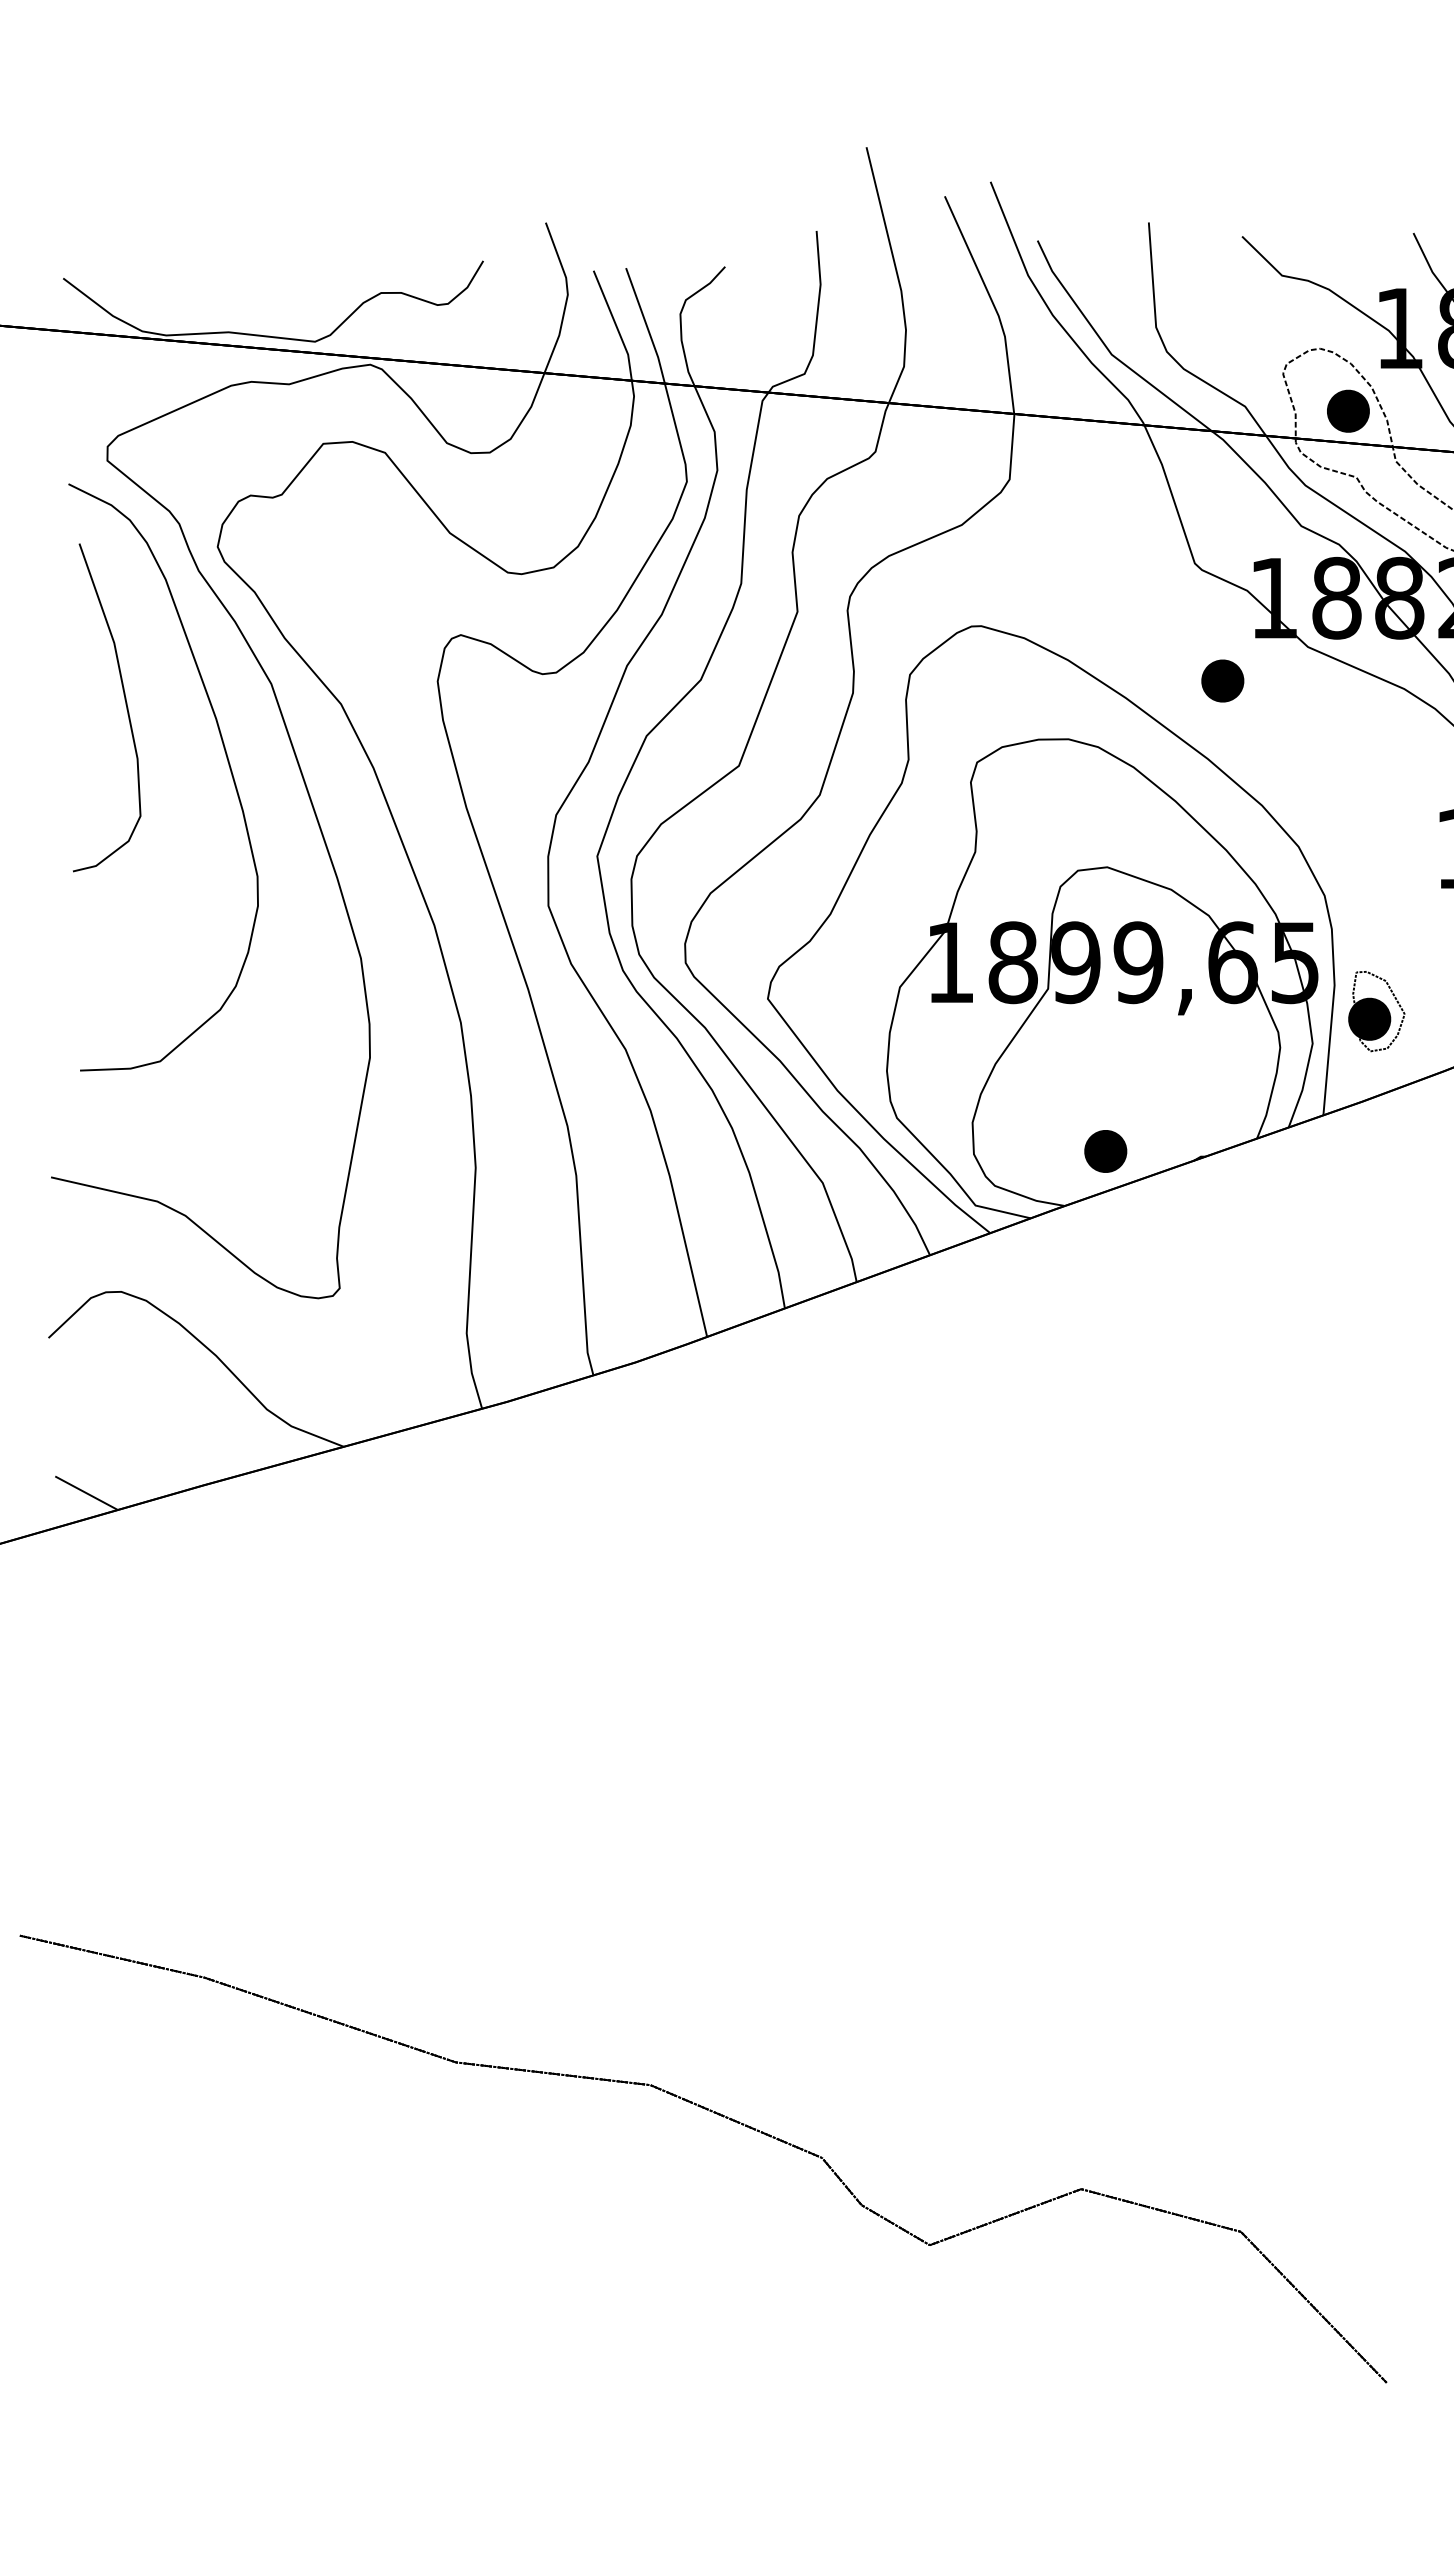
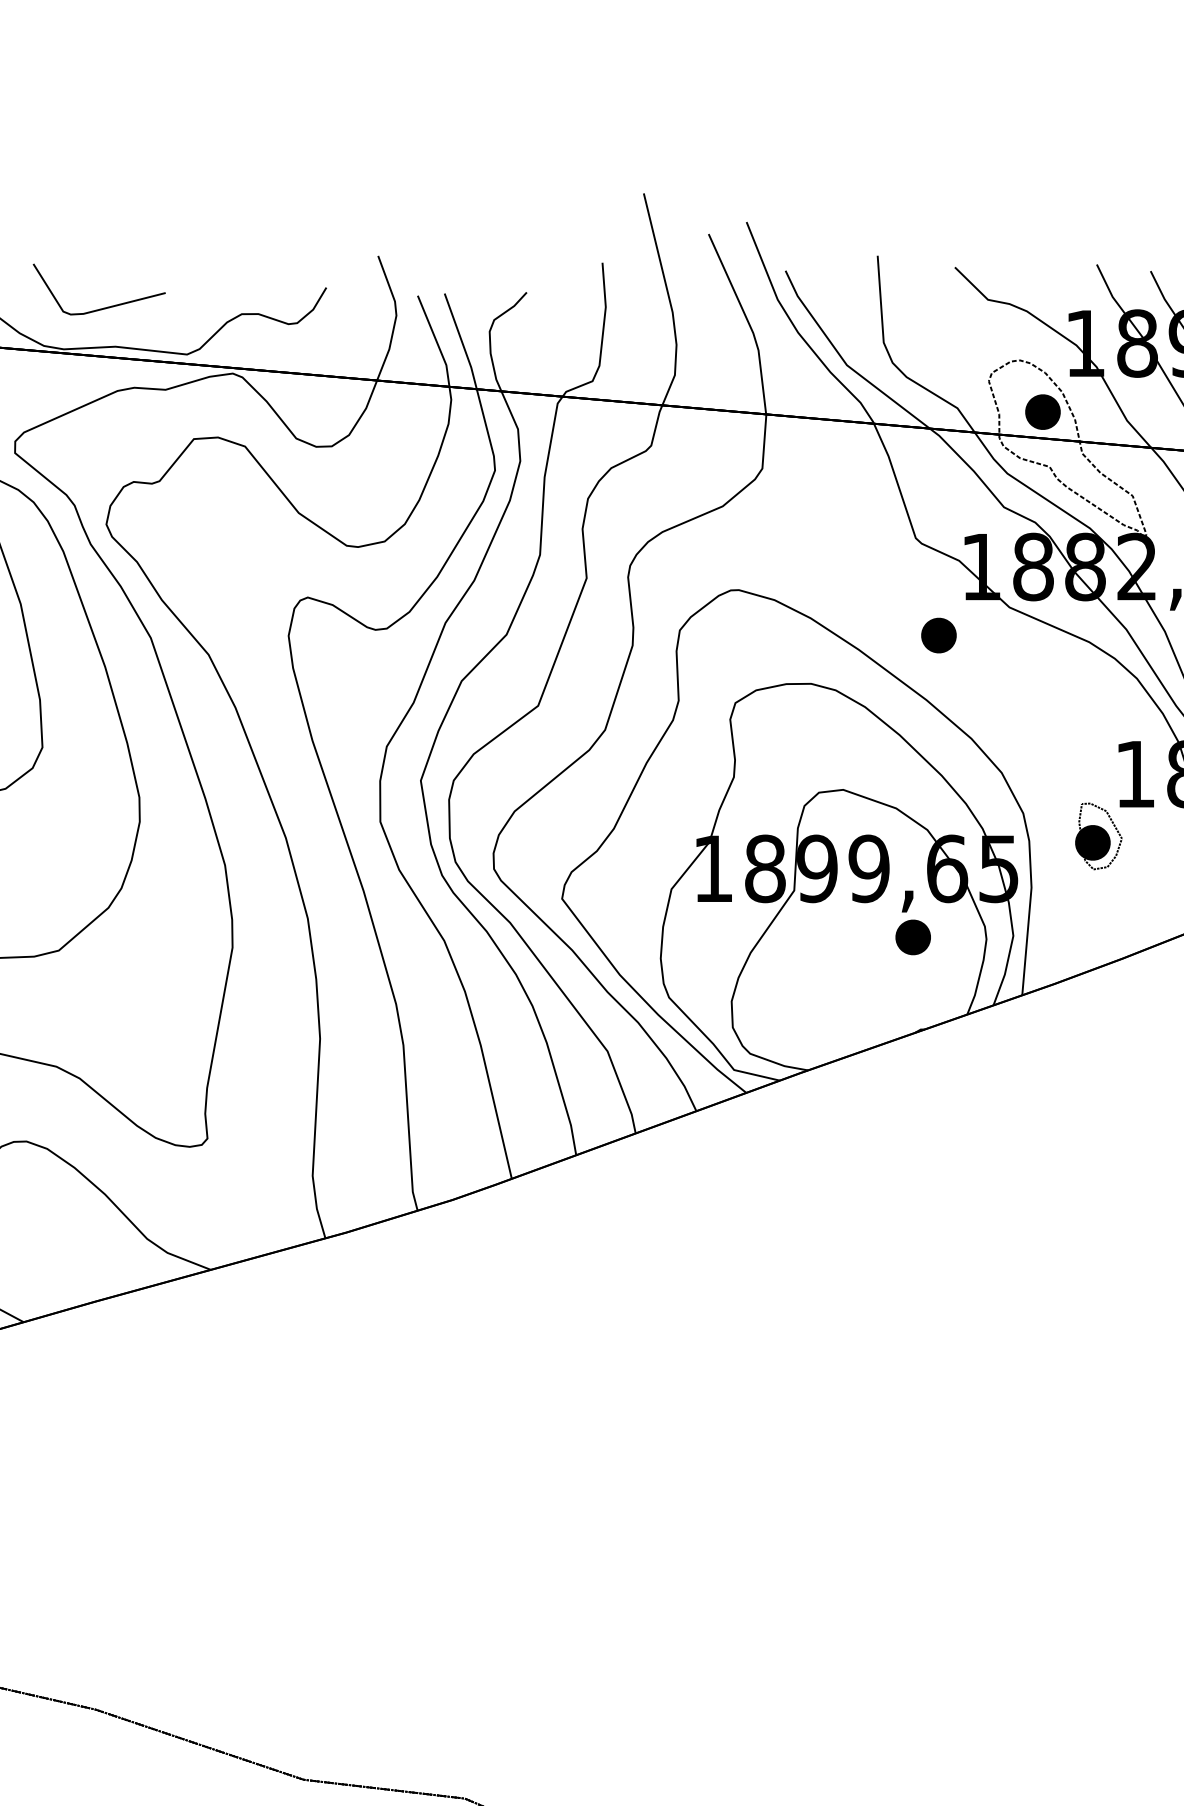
line: (213, 285) -> (102, 307), added
part: (1376, 1011) -> (1098, 836), moved
part: (1105, 1151) -> (913, 937), moved

